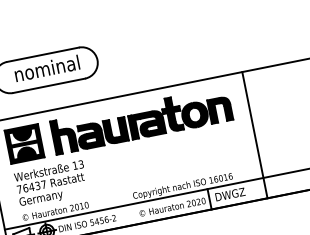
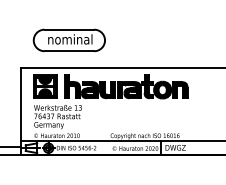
line: (254, 135) -> (199, 111), removed

